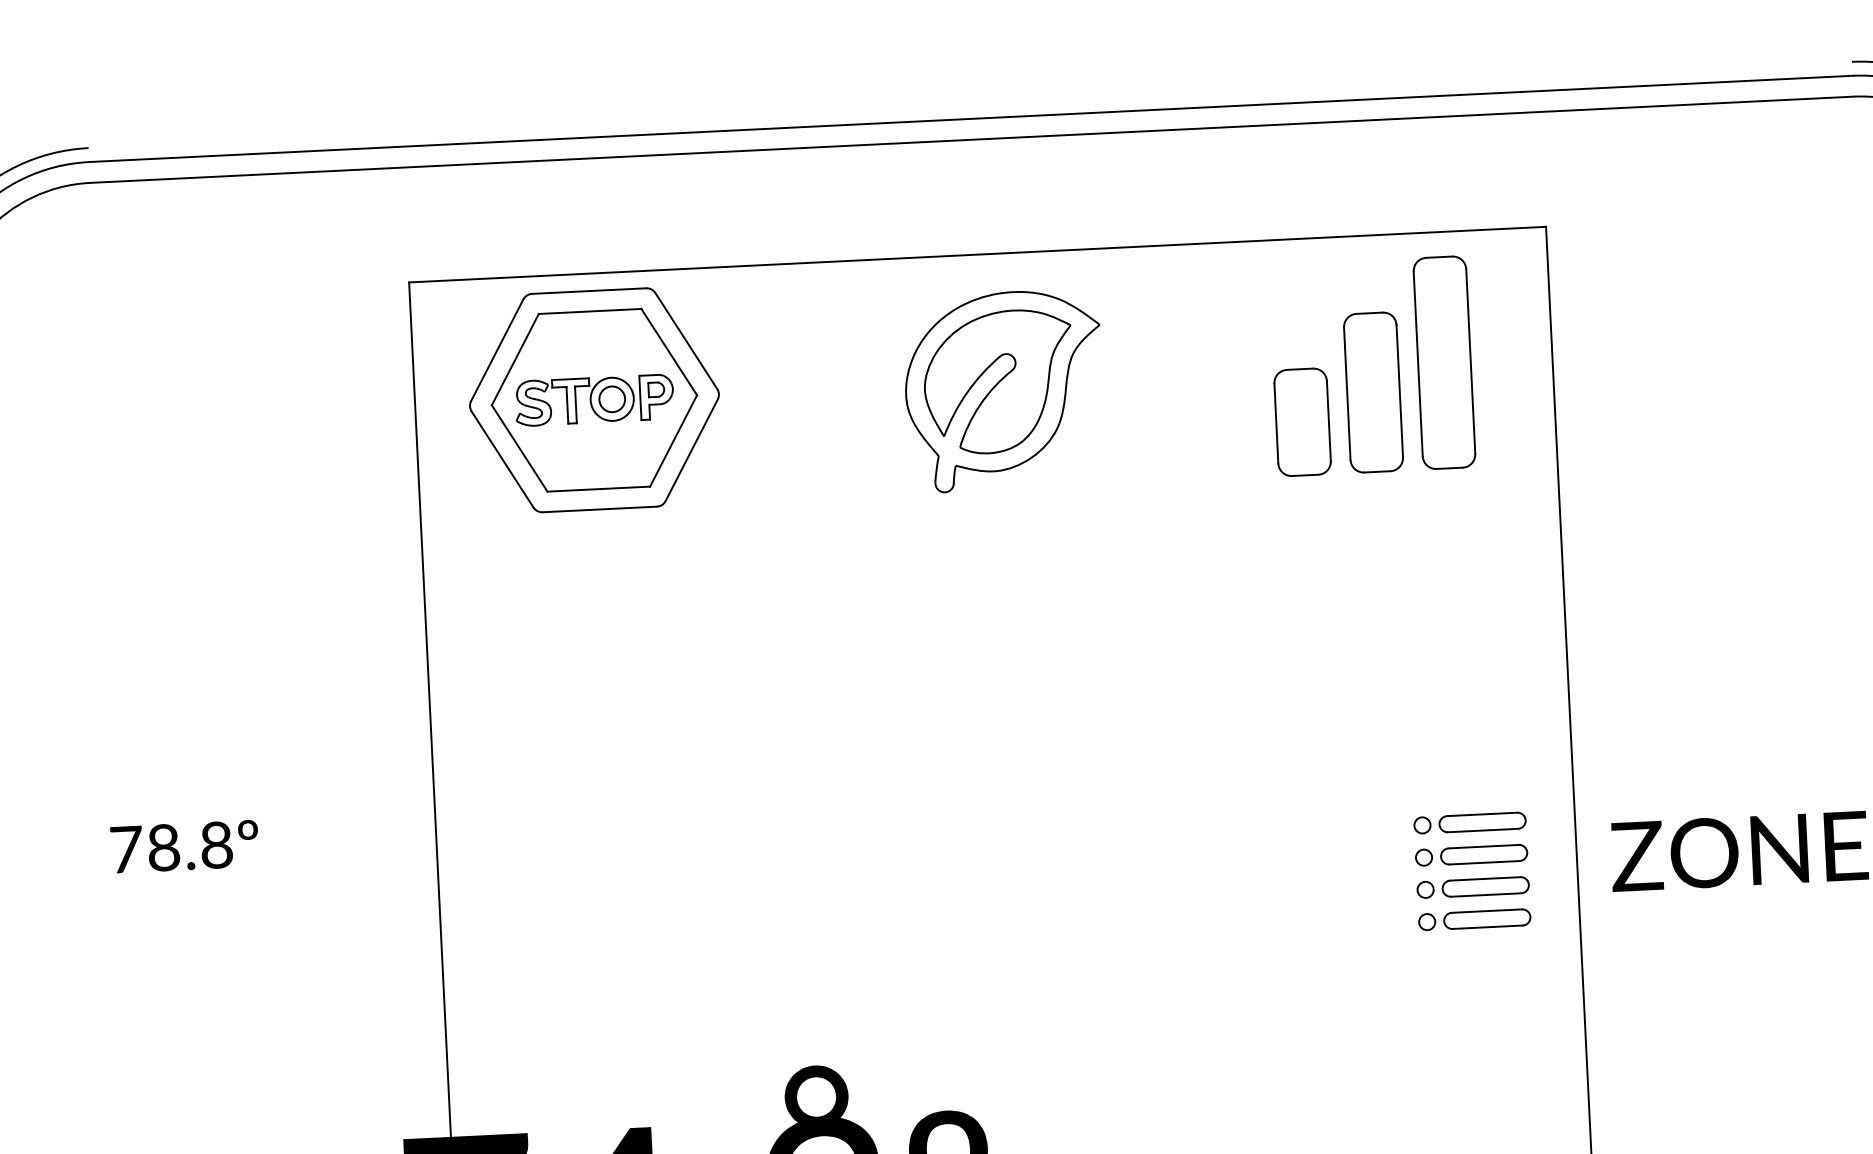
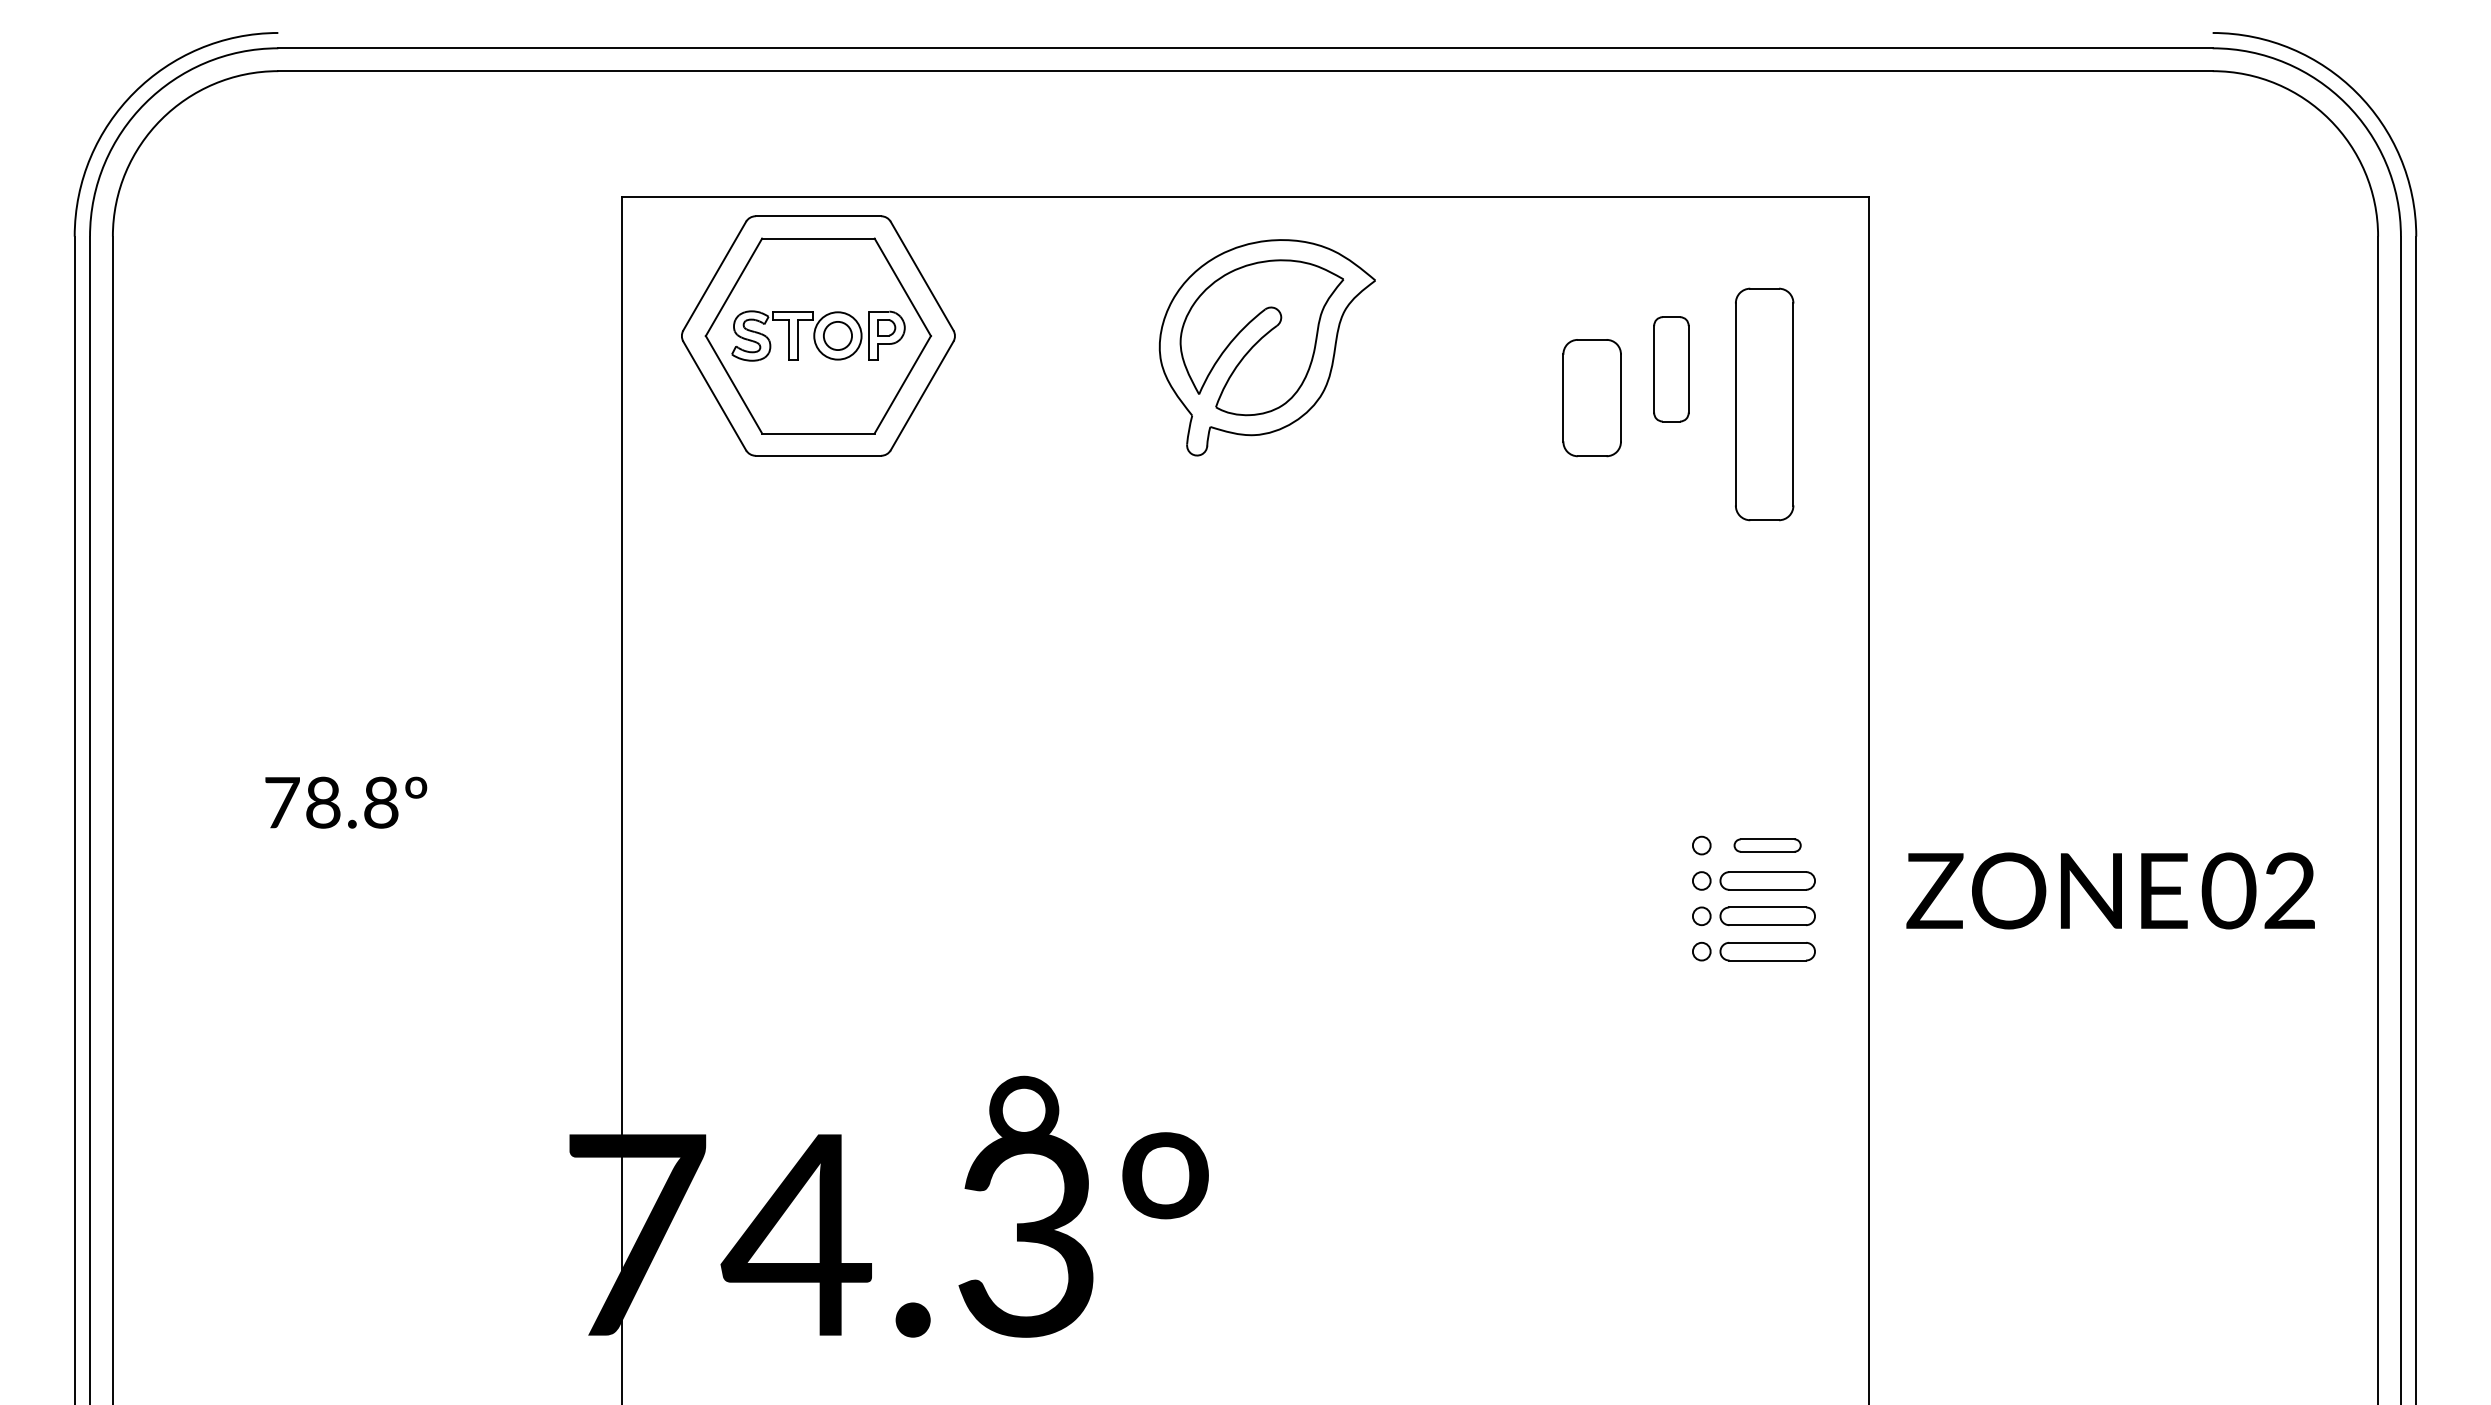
part: (1444, 362) -> (1764, 404), moved
part: (1373, 392) -> (1671, 369), size x0.6
part: (1482, 822) -> (1767, 845), size x0.7

